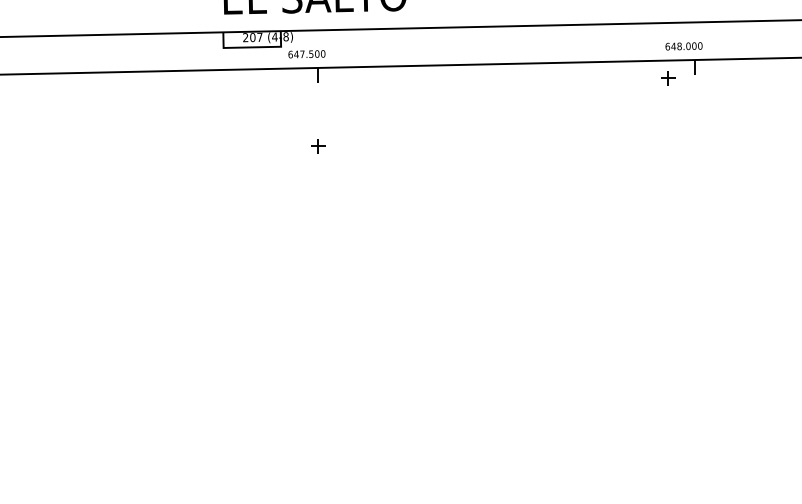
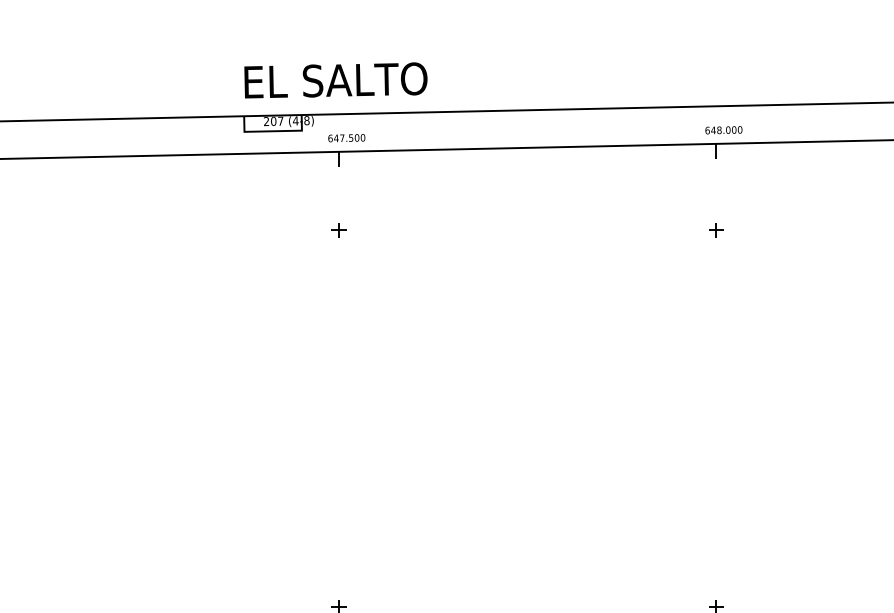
text: (683, 46) -> (723, 130), moved
text: (306, 54) -> (346, 138), moved
part: (668, 78) -> (716, 230), moved

